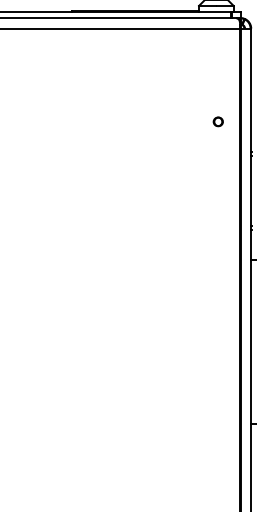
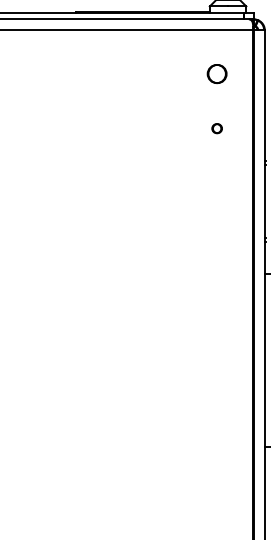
part: (205, 70) -> (216, 74), added
part: (217, 121) -> (216, 128), moved

